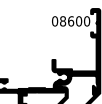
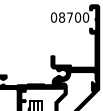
text: (71, 21) -> (70, 17), 08600 -> 08700

